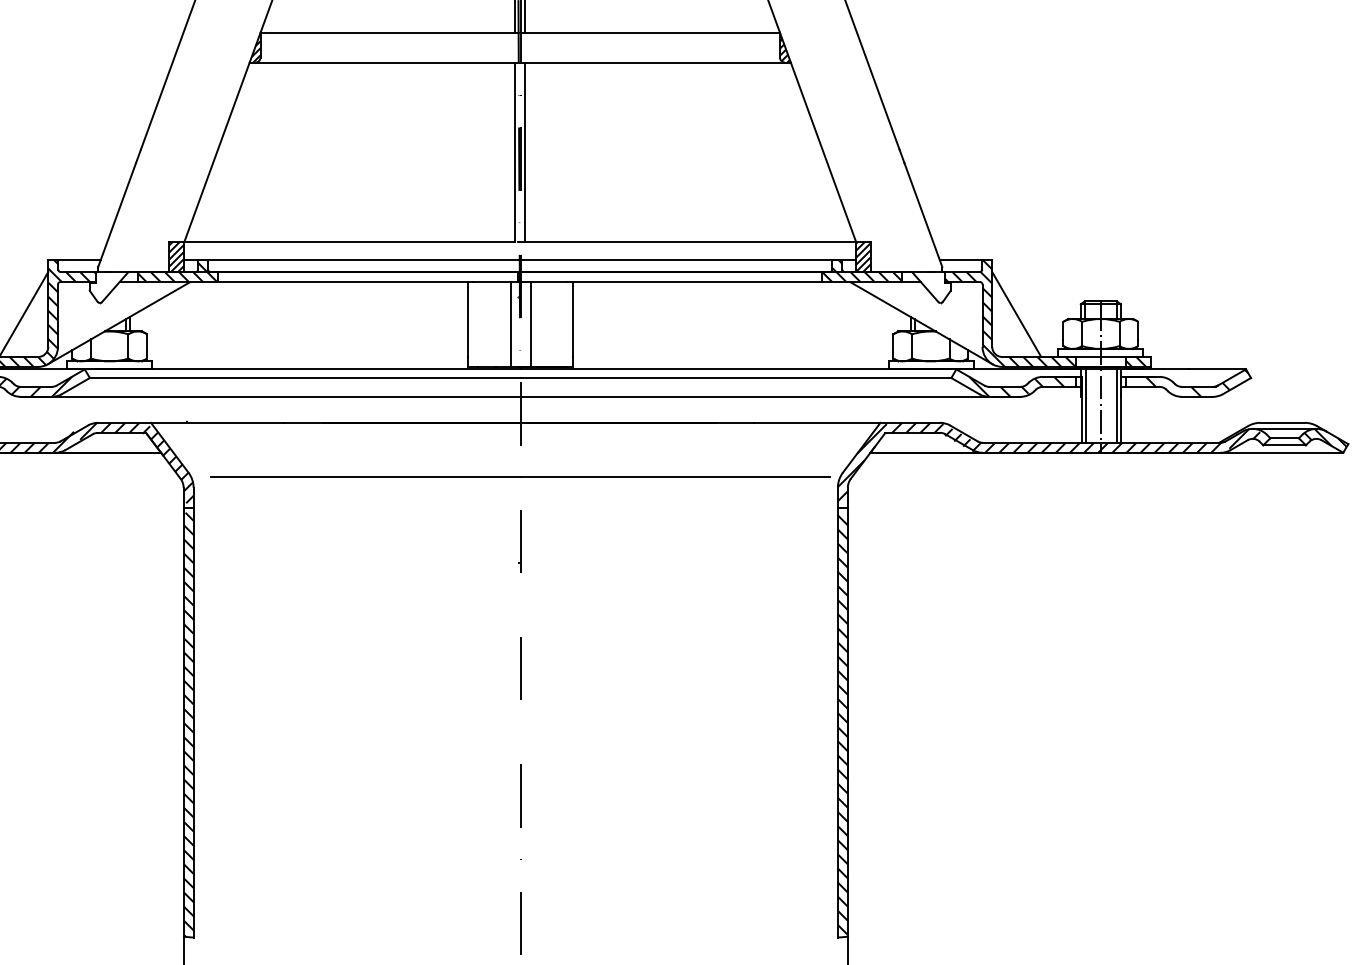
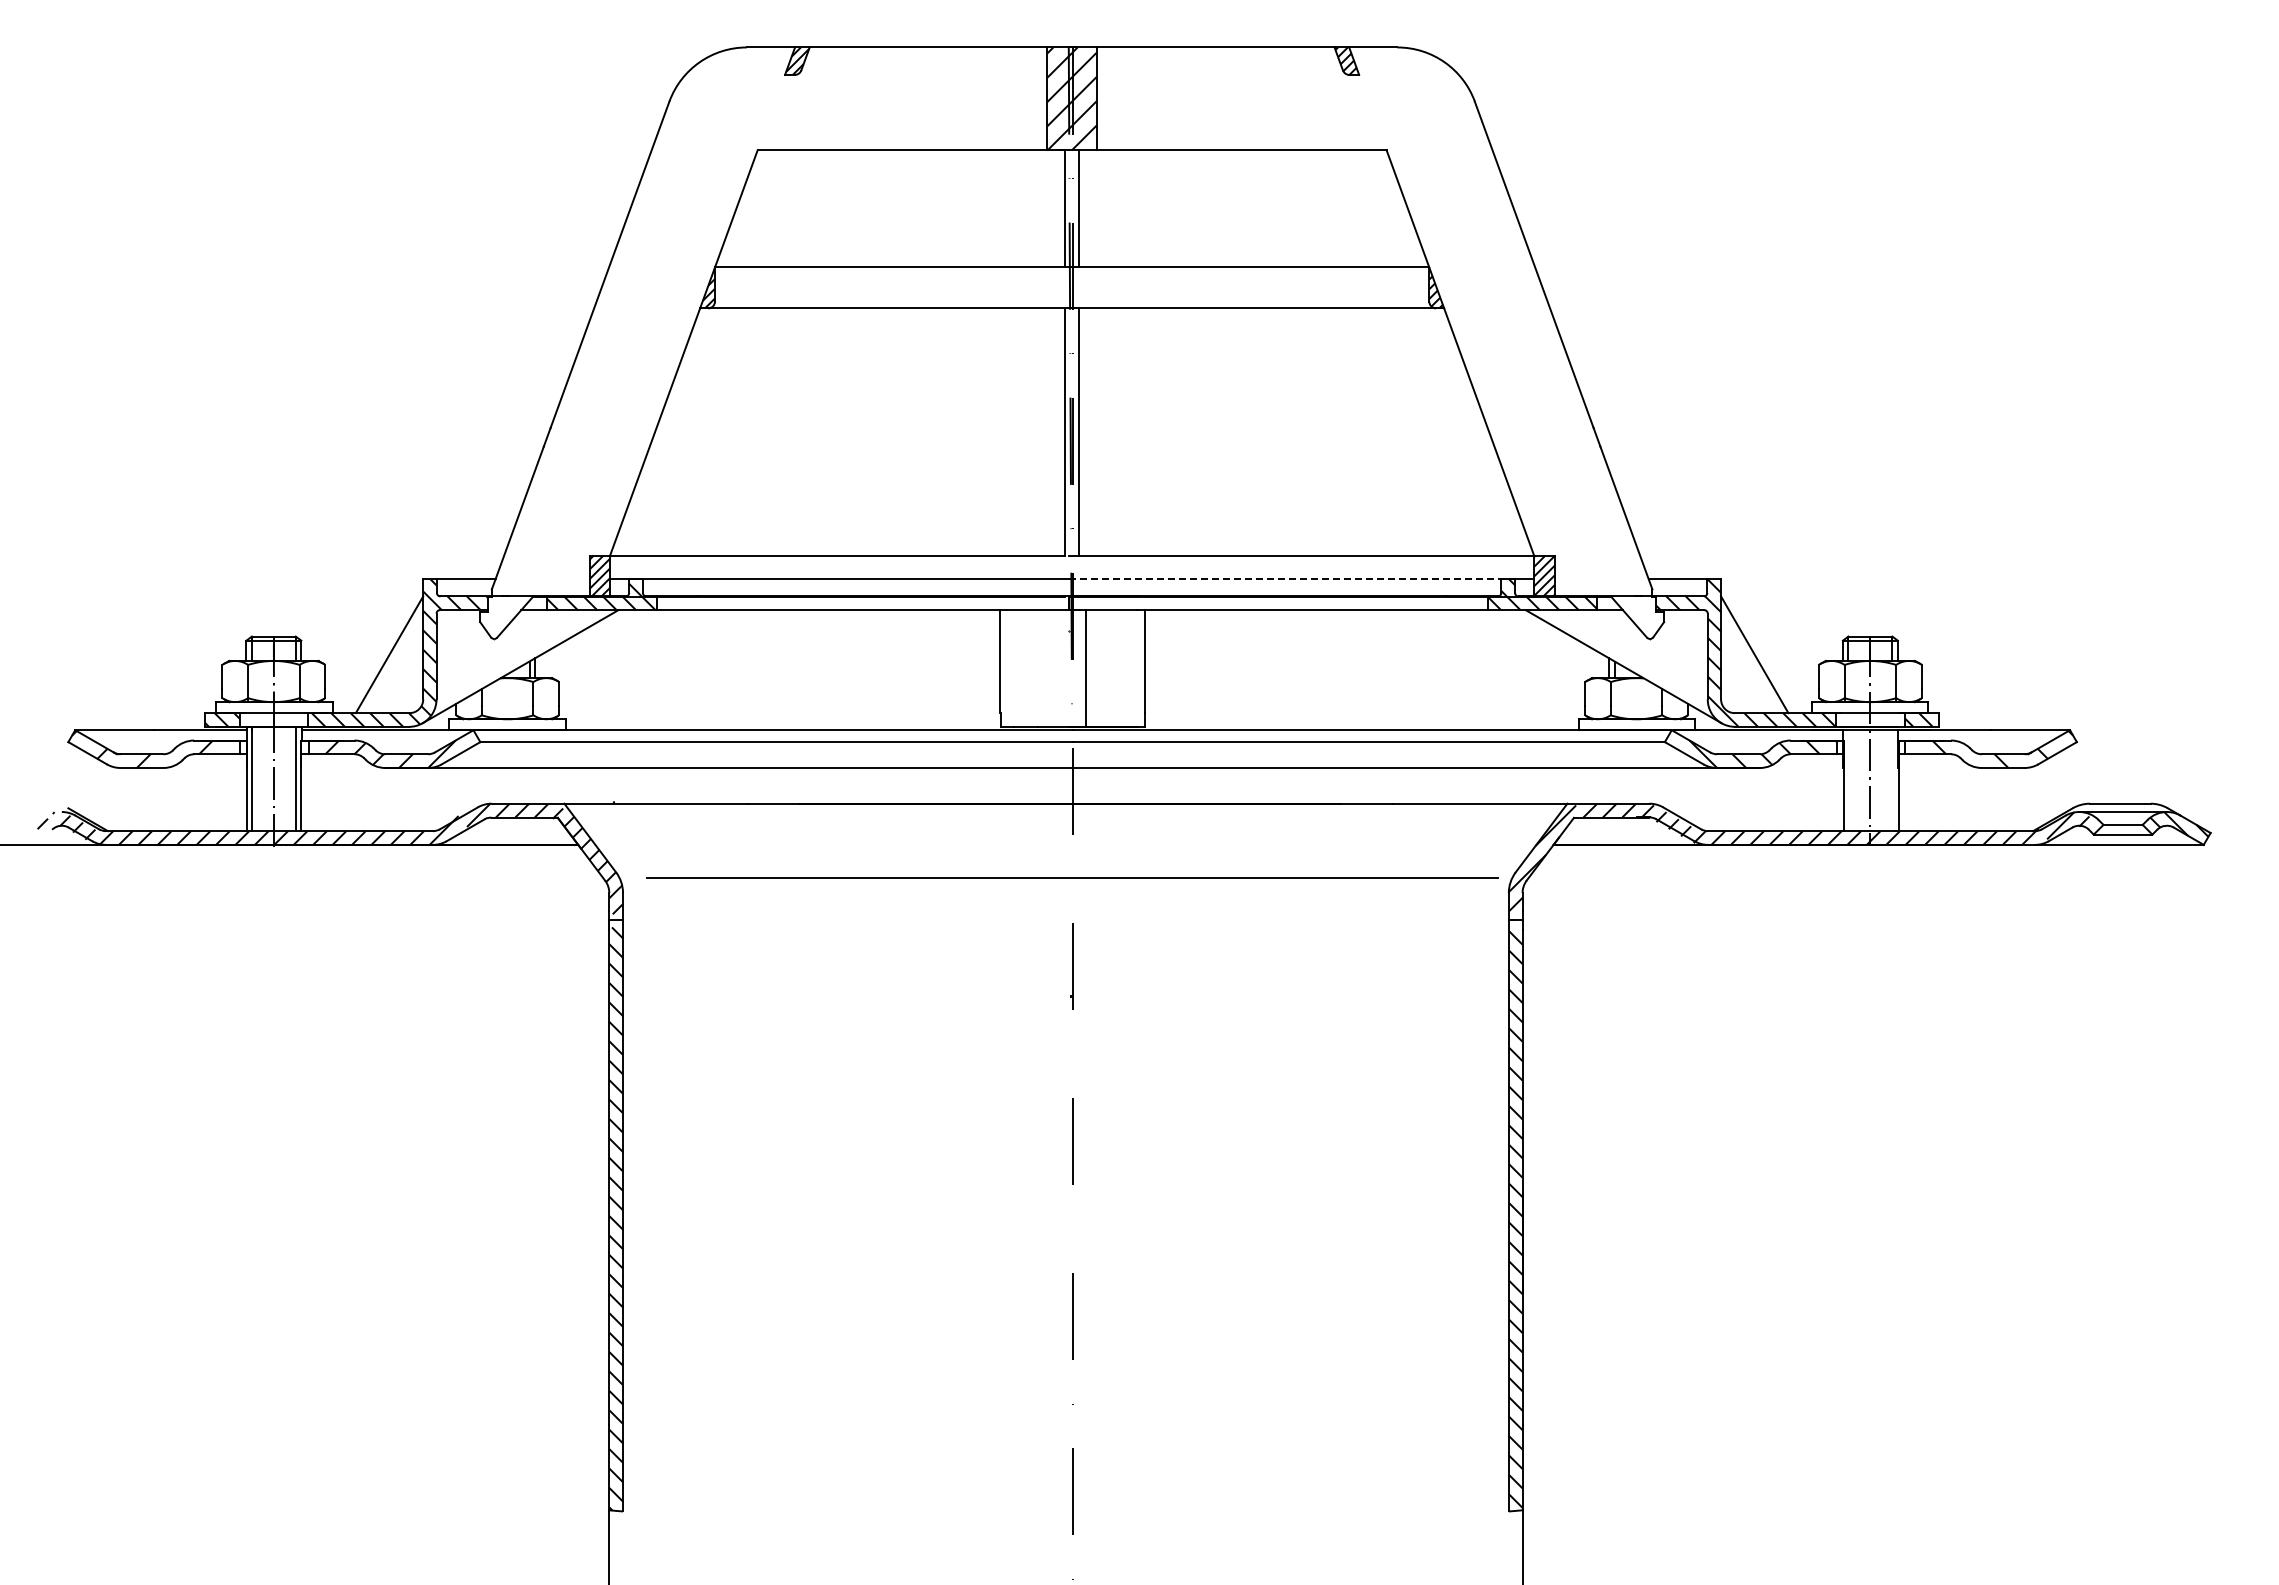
line: (680, 259) -> (1292, 579), solid -> dashed
line: (510, 324) -> (1058, 668), removed
line: (1085, 405) -> (1849, 780), removed
line: (1117, 405) -> (1893, 780), removed

